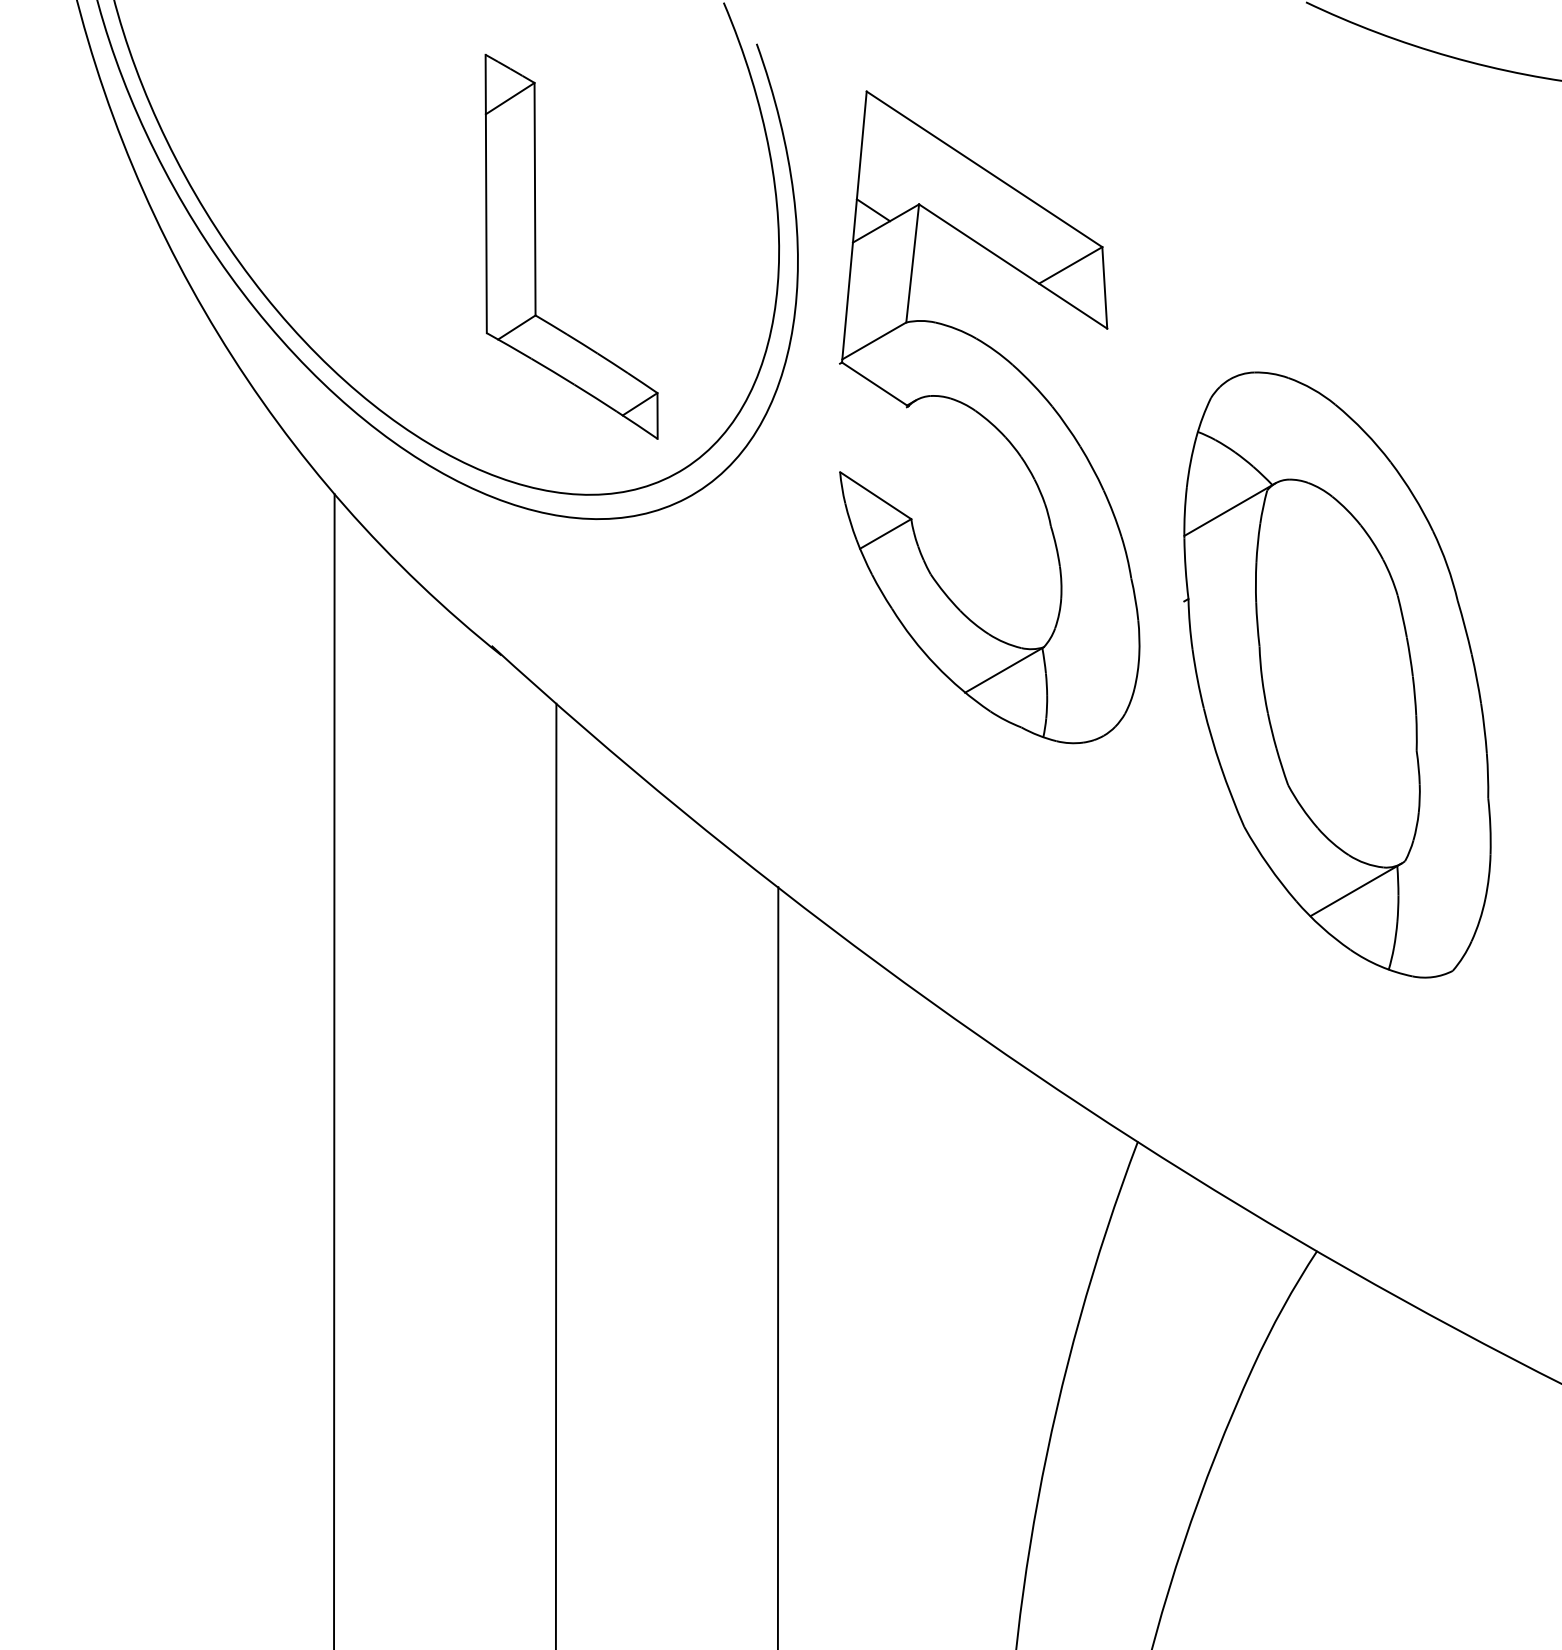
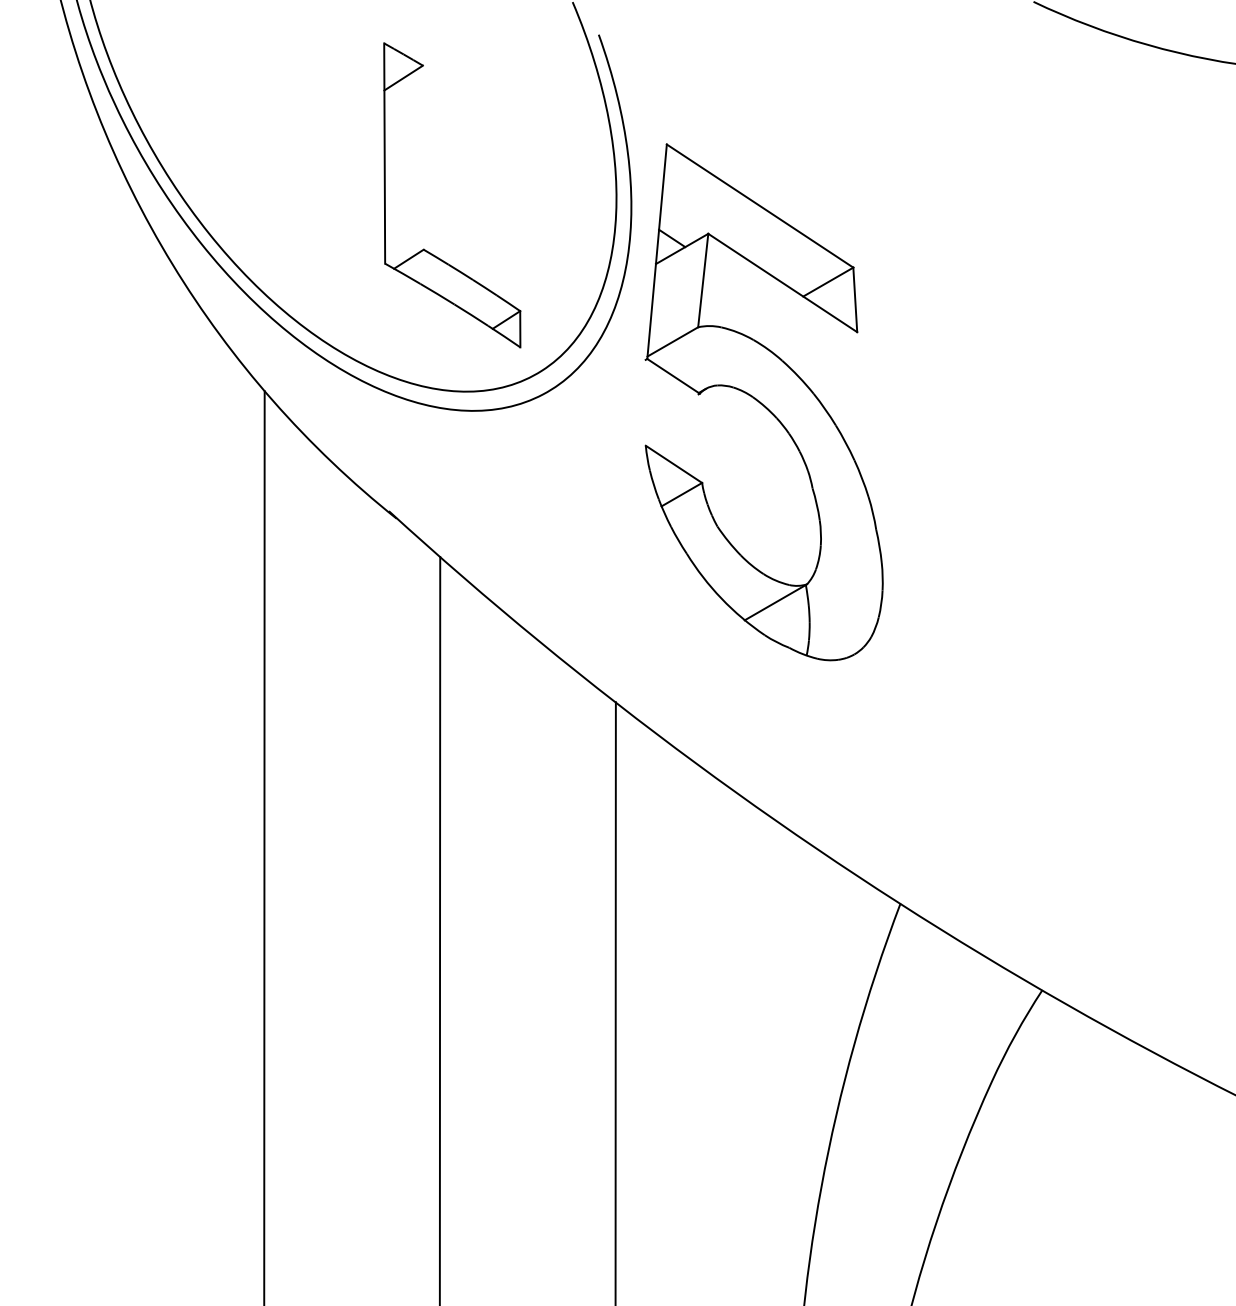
line: (534, 198) -> (422, 157), removed
part: (989, 417) -> (764, 402), moved
part: (1337, 674) -> (1058, 533), removed

